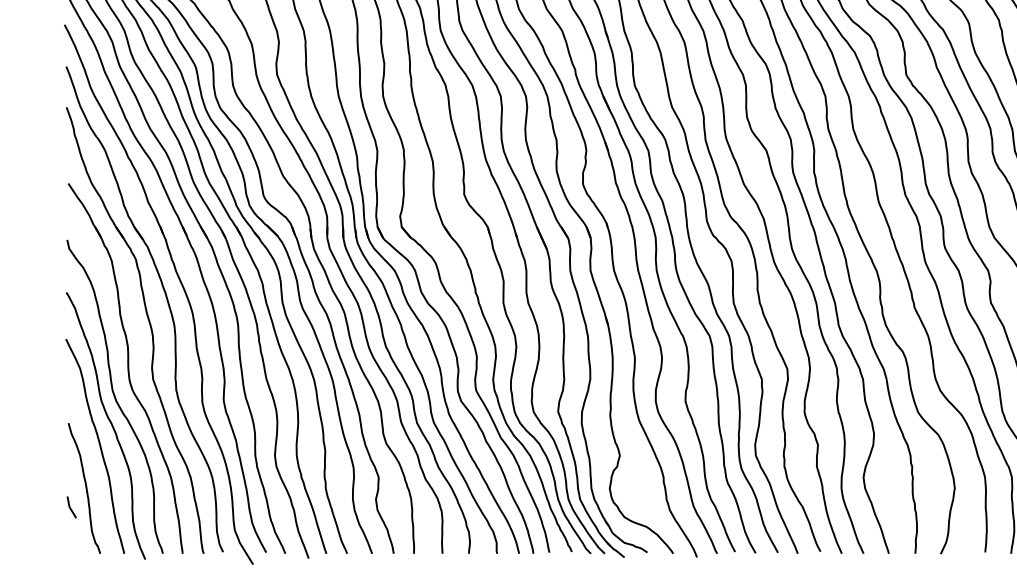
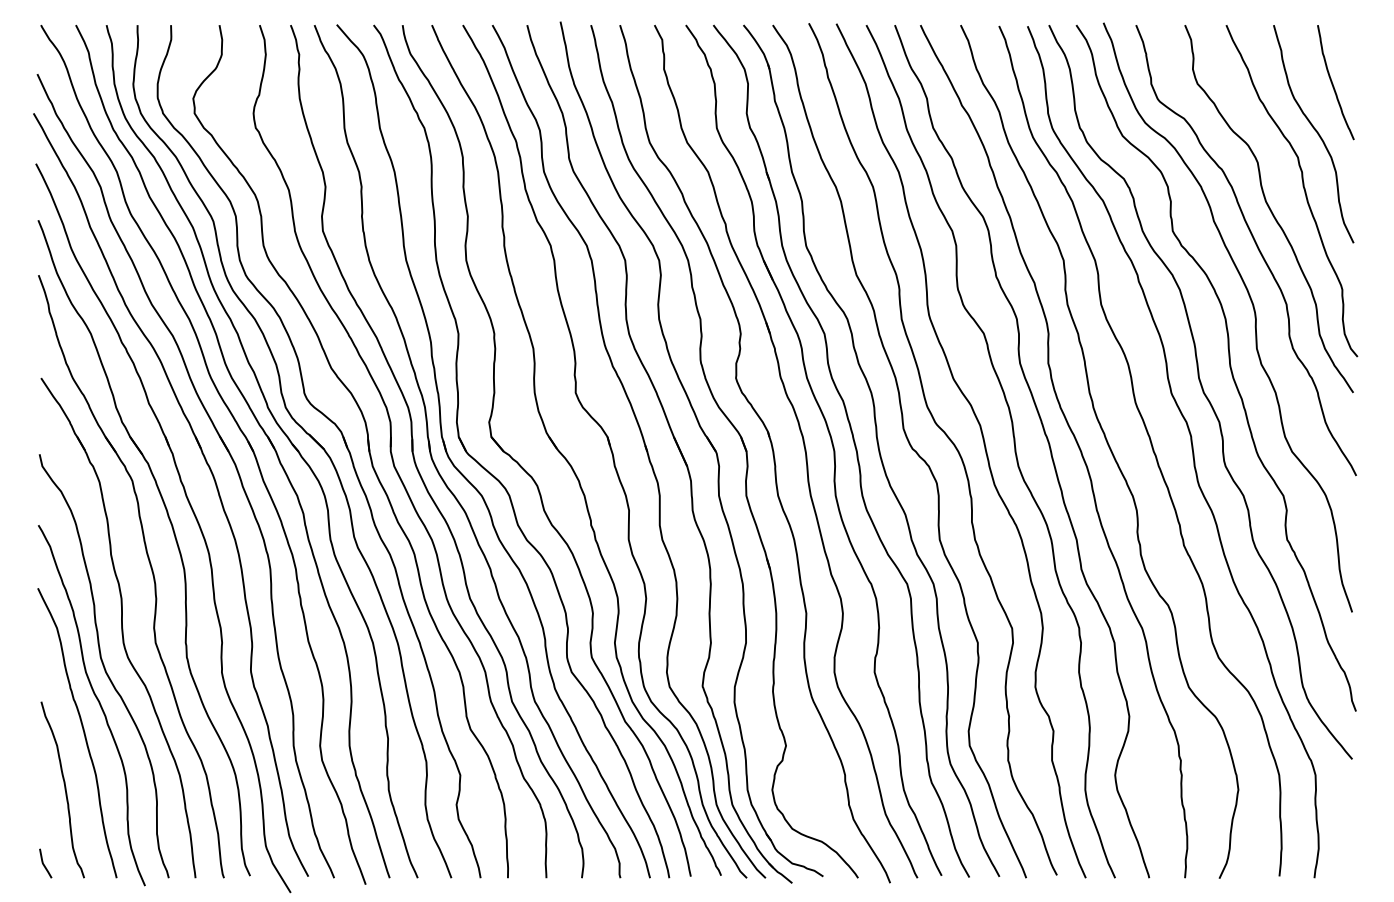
line: (70, 508) -> (44, 864), moved

